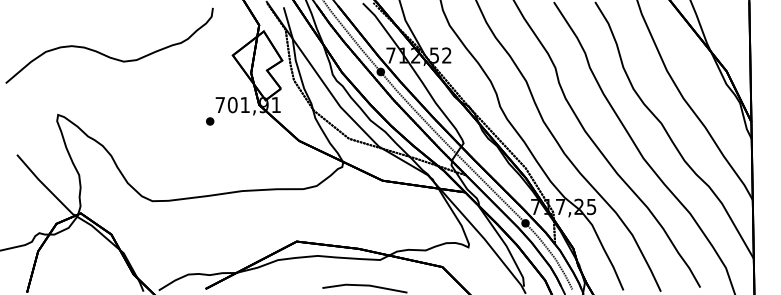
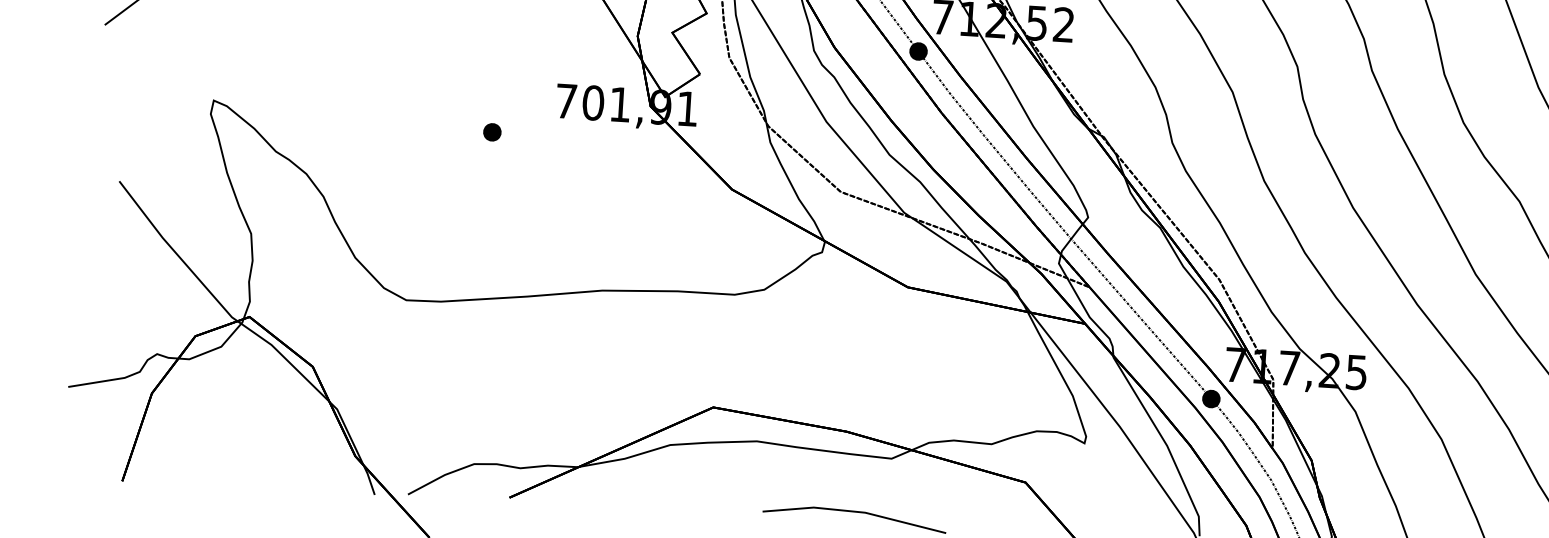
part: (210, 121) -> (493, 132), moved

